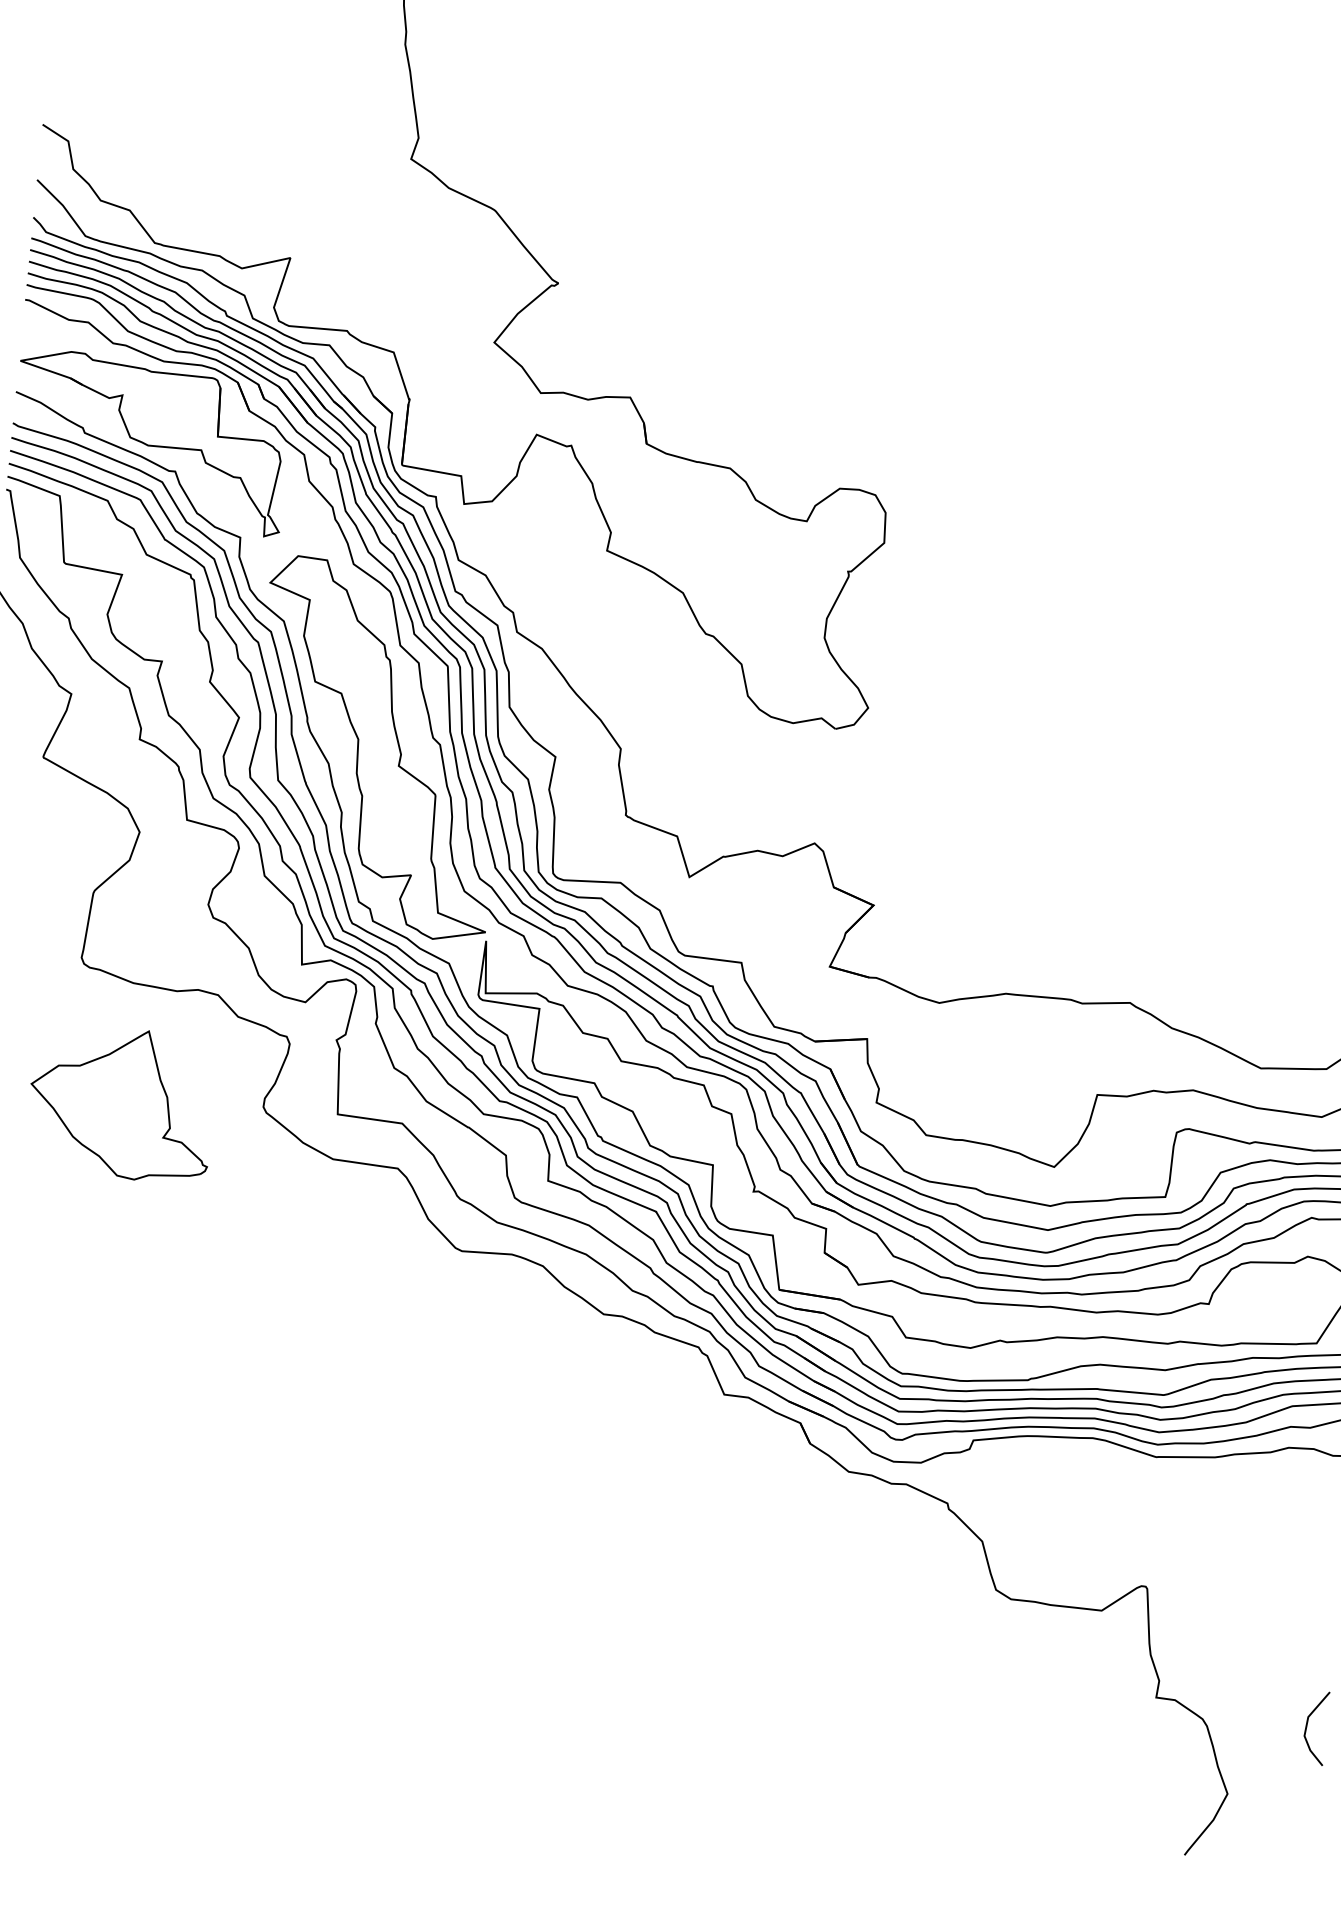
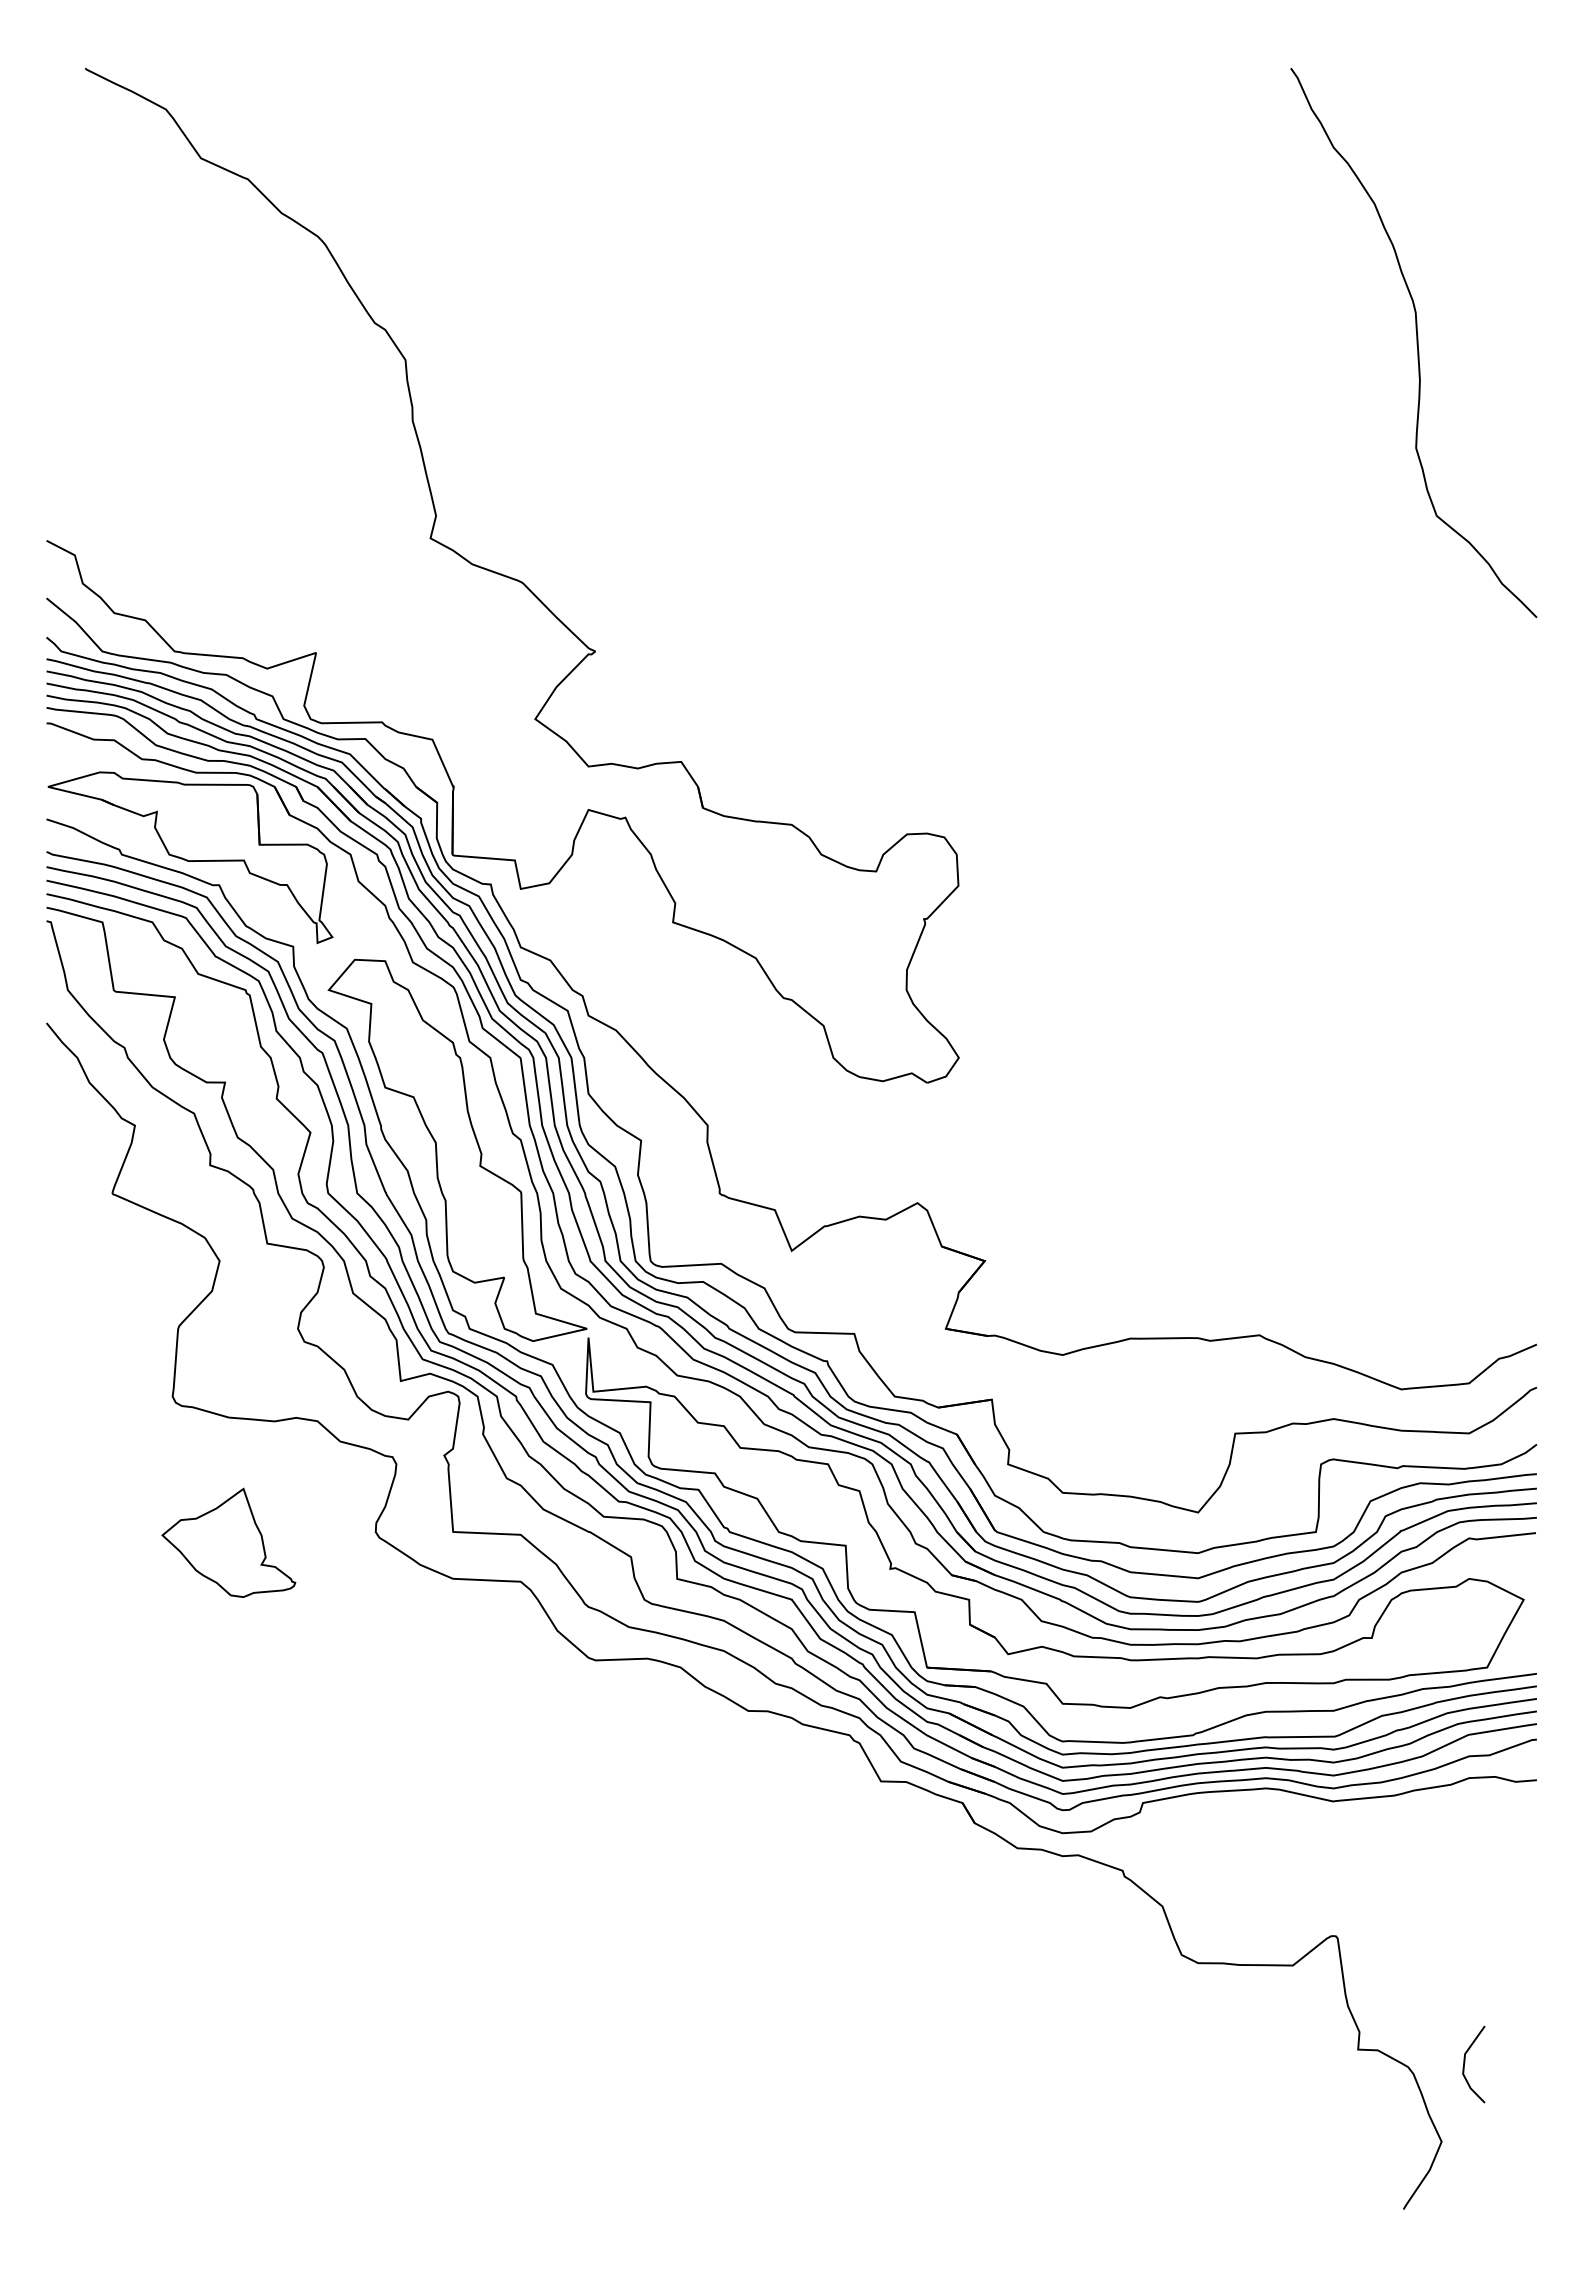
part: (121, 1102) -> (228, 1542), size x0.7
line: (1307, 1726) -> (1465, 2063), moved

